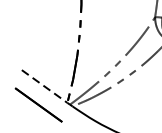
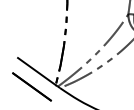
line: (45, 86) -> (37, 71), dashed -> solid

